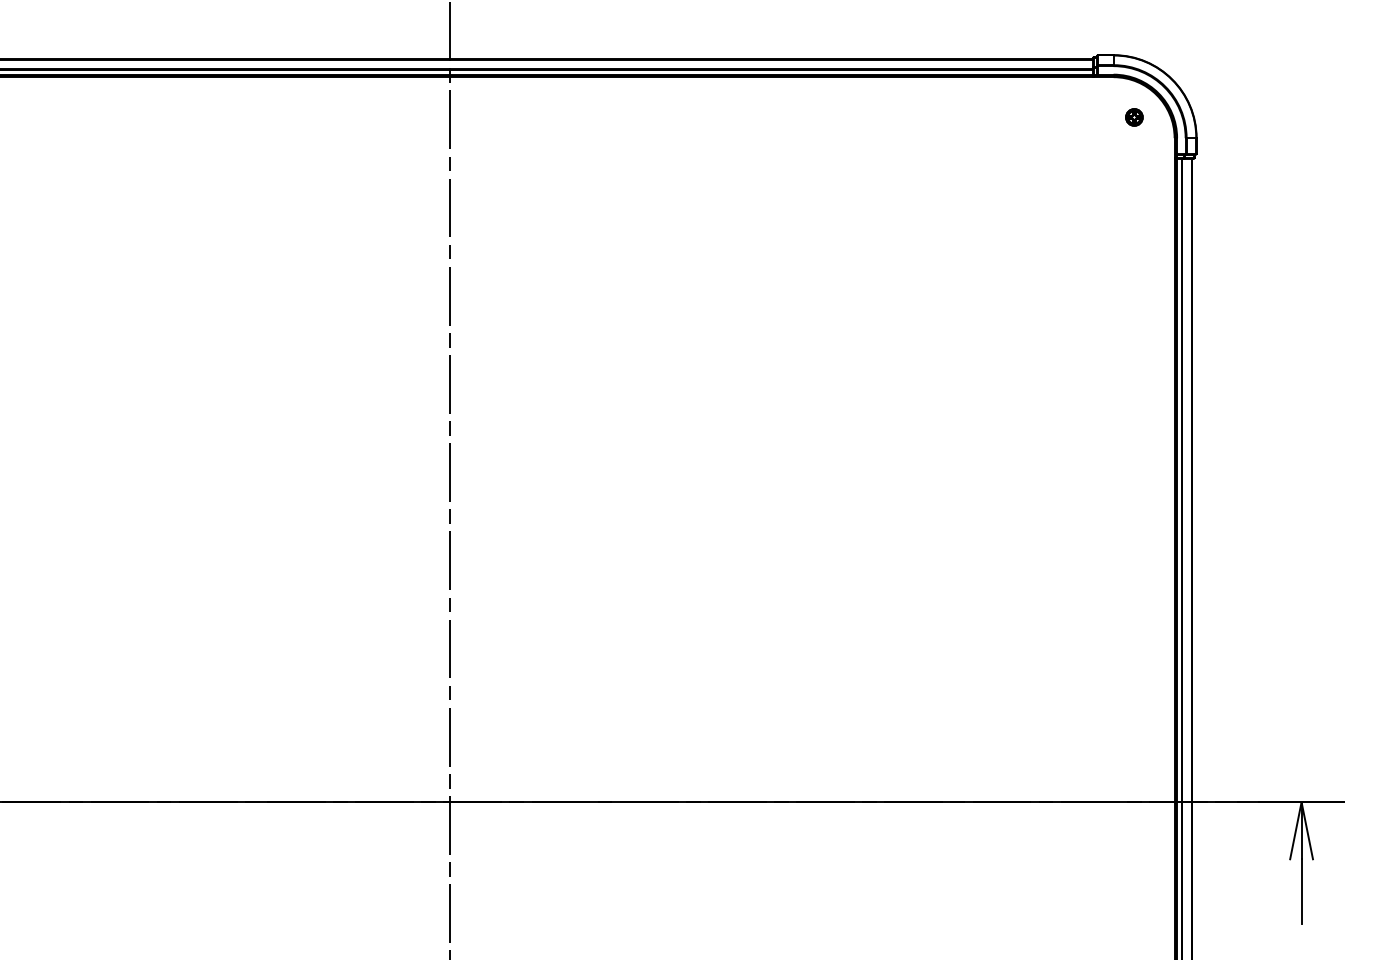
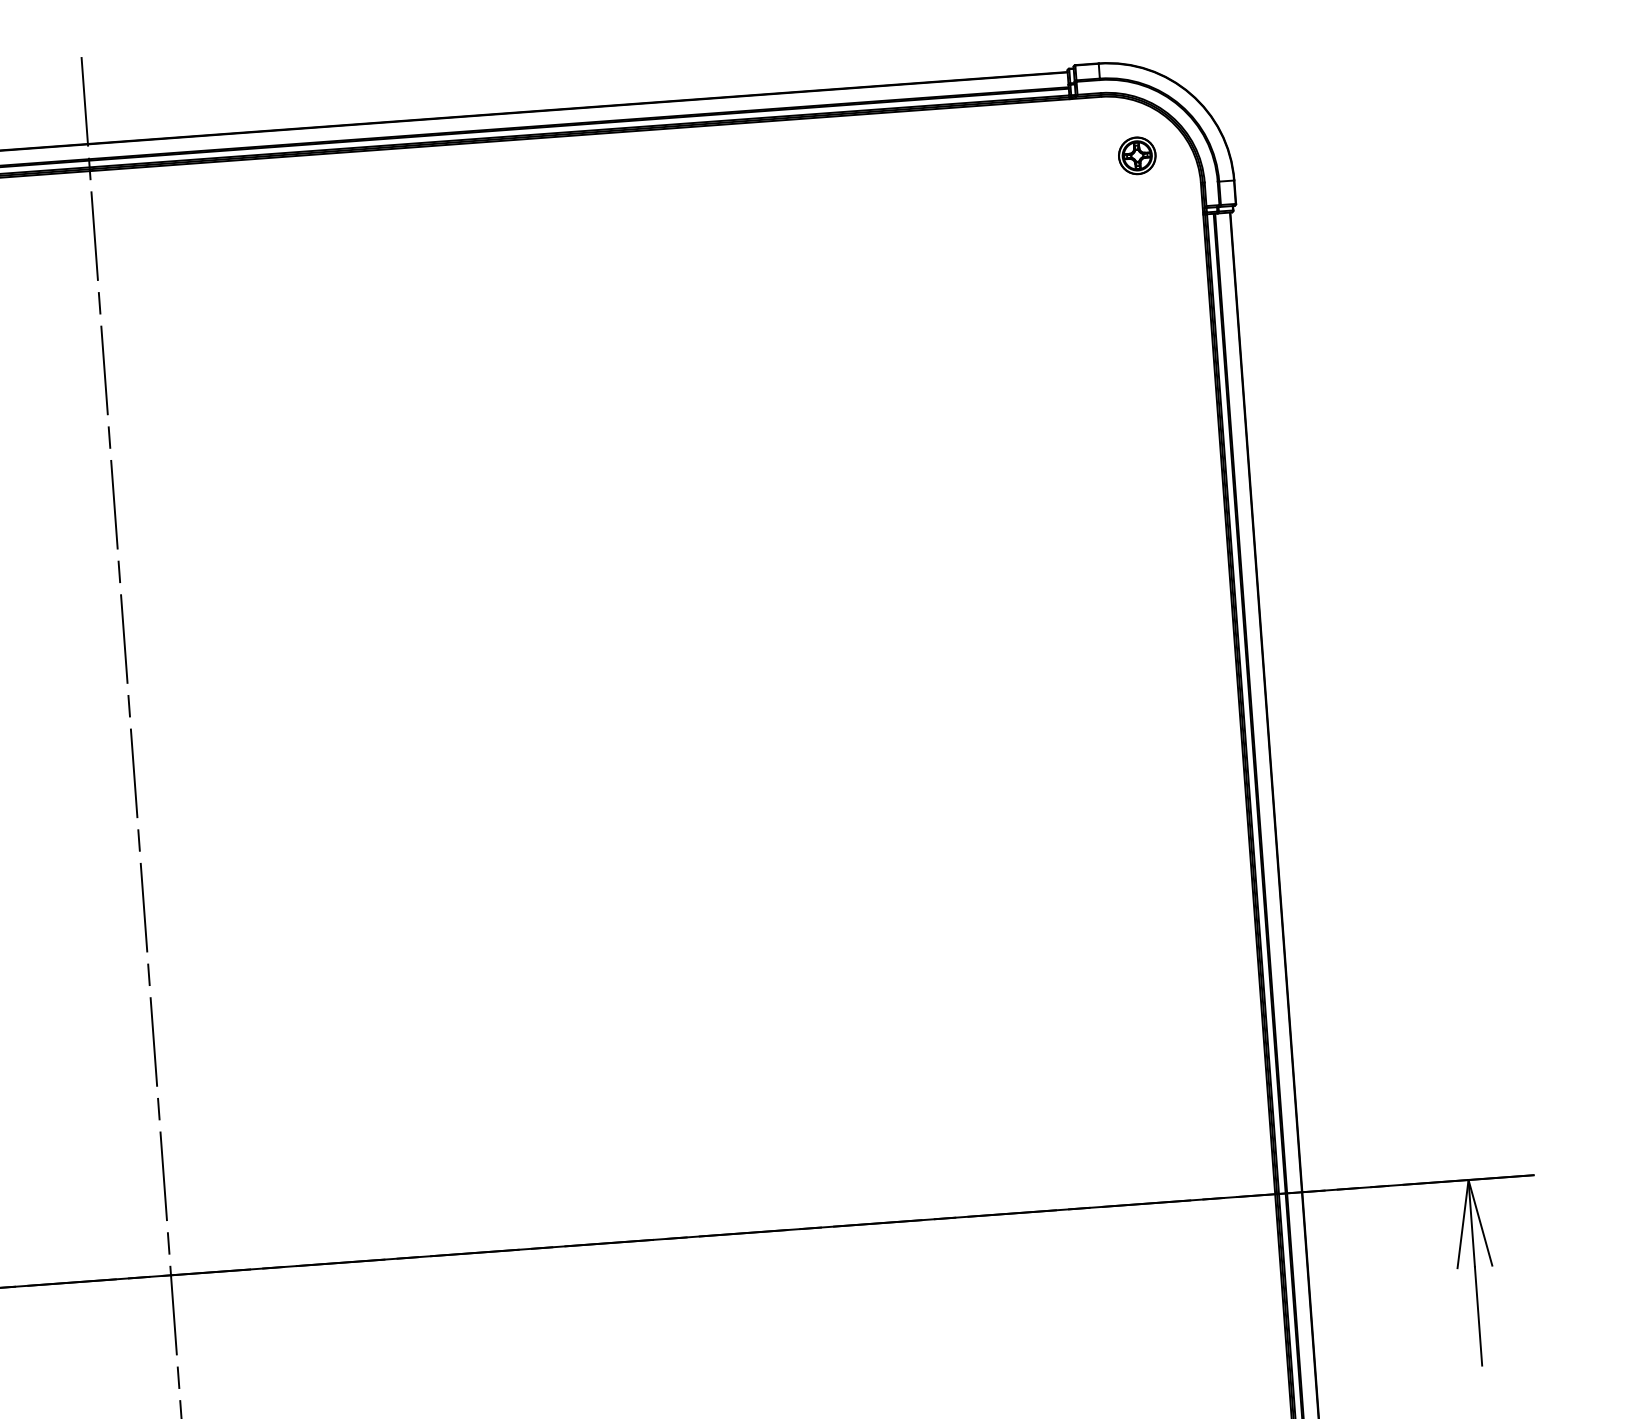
part: (1134, 117) -> (1137, 155), size x1.43

